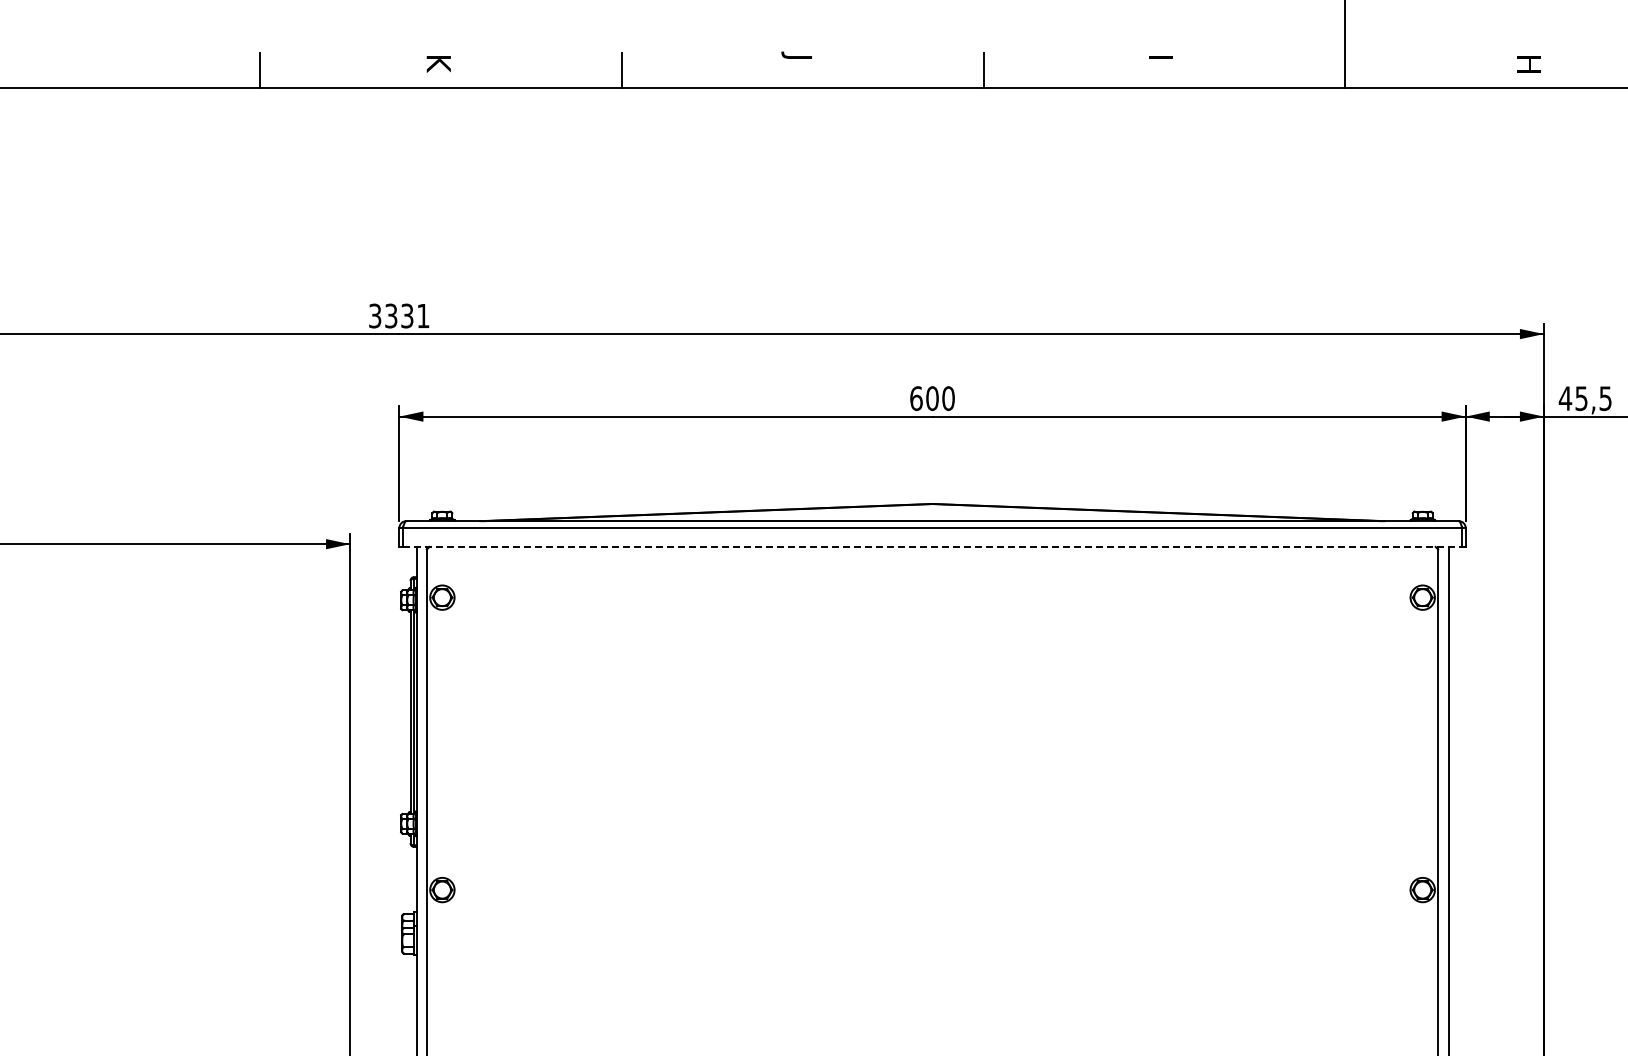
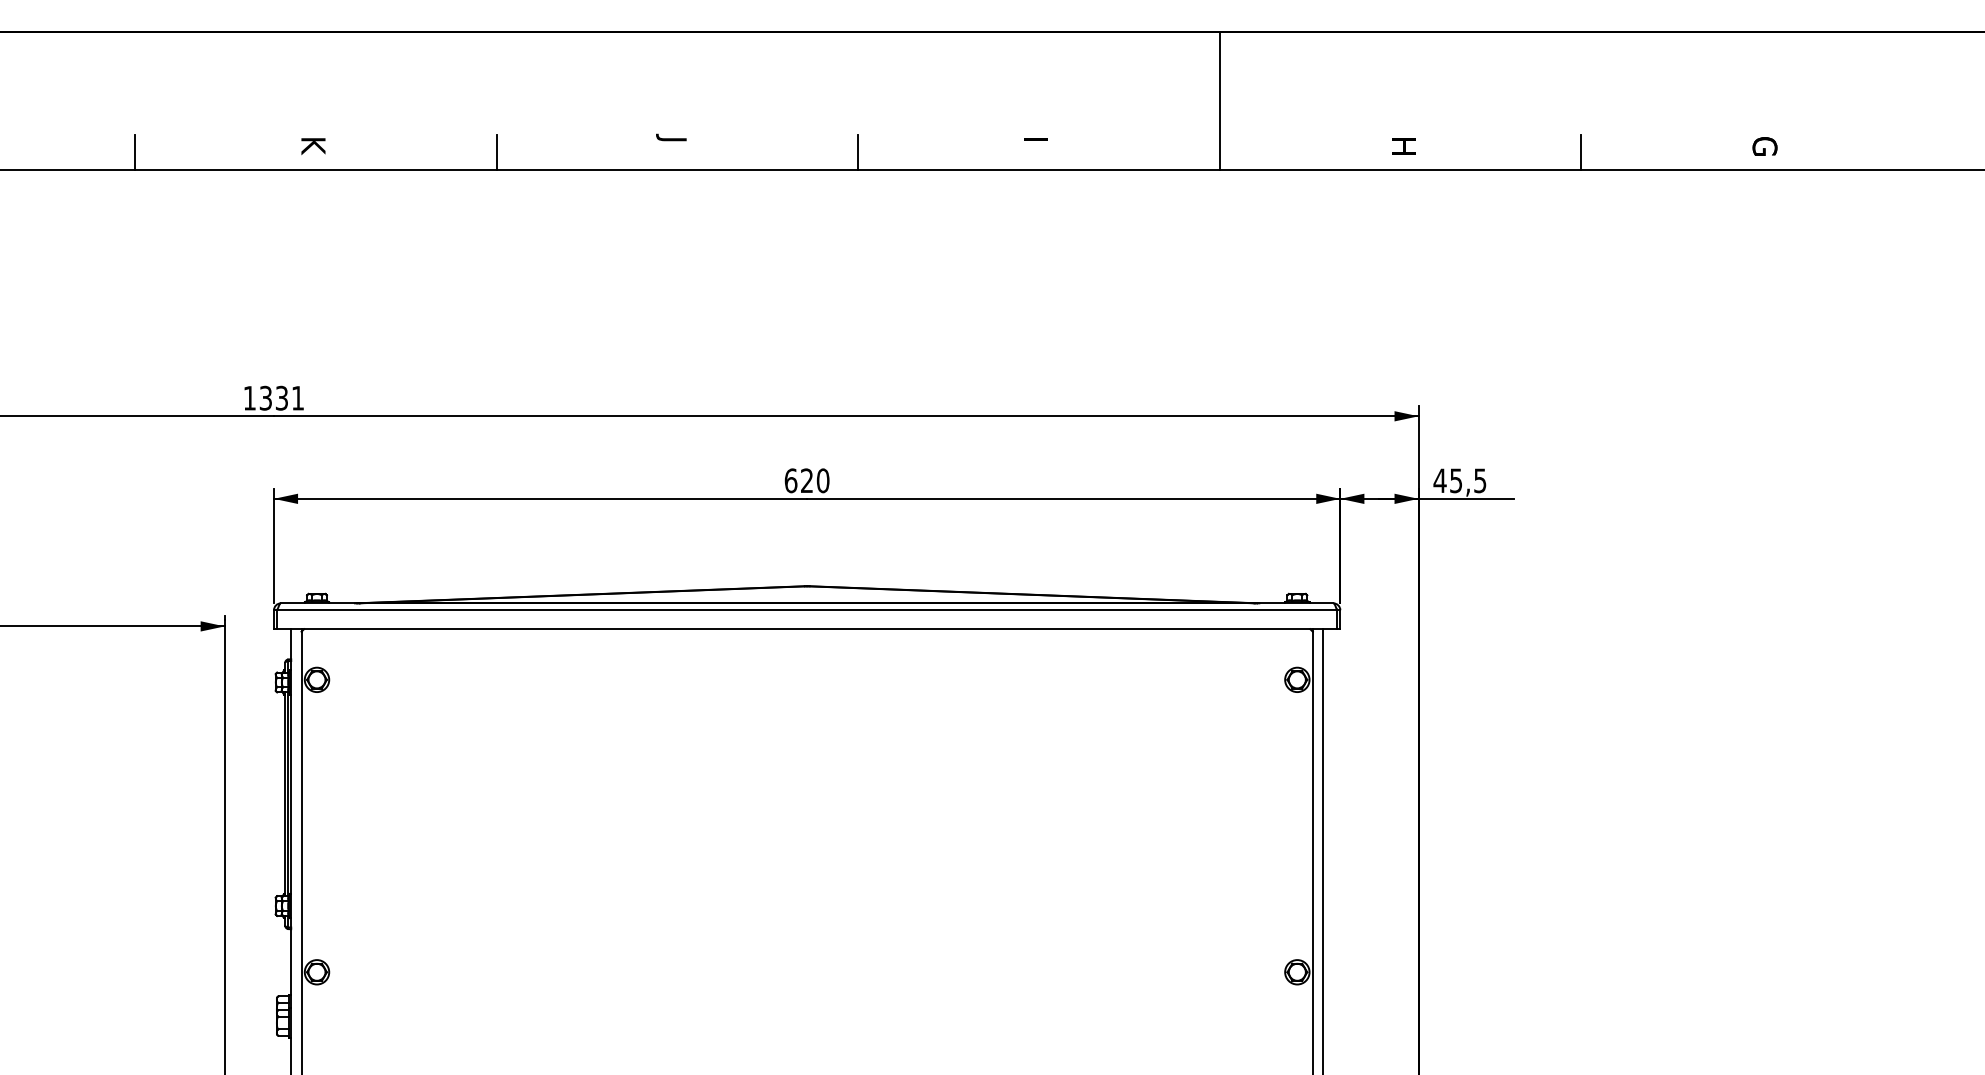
text: (374, 315) -> (249, 397), 3331 -> 1331
text: (931, 398) -> (806, 480), 600 -> 620
line: (932, 547) -> (807, 629), dashed -> solid

